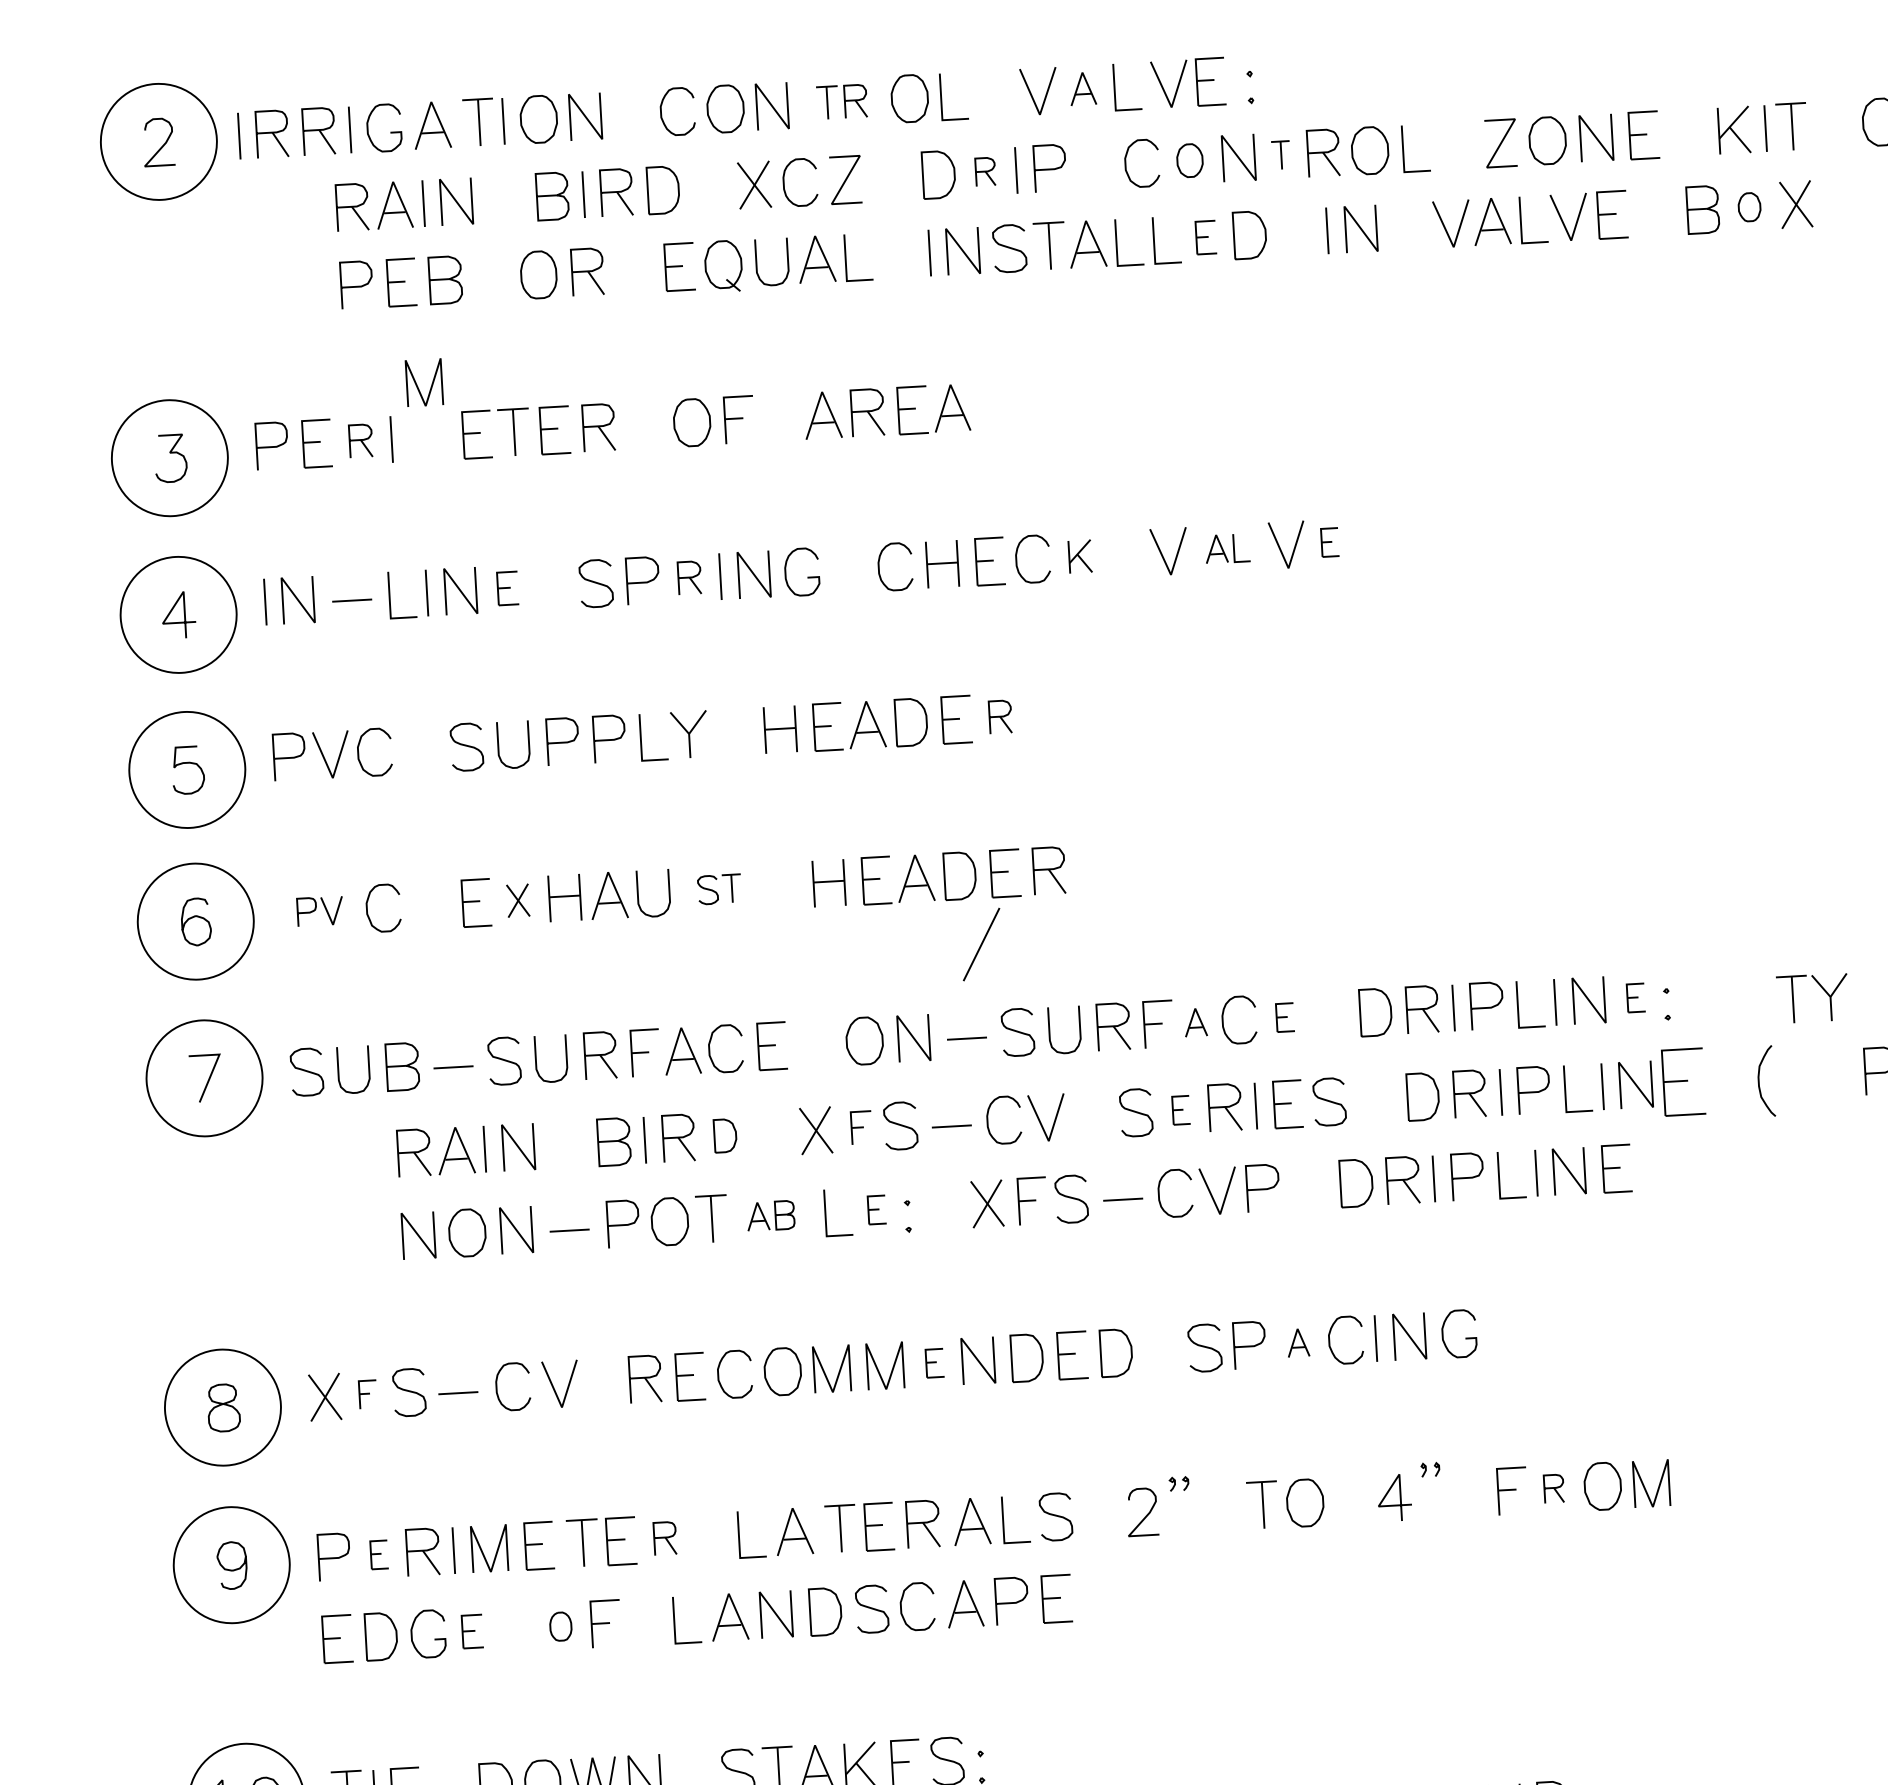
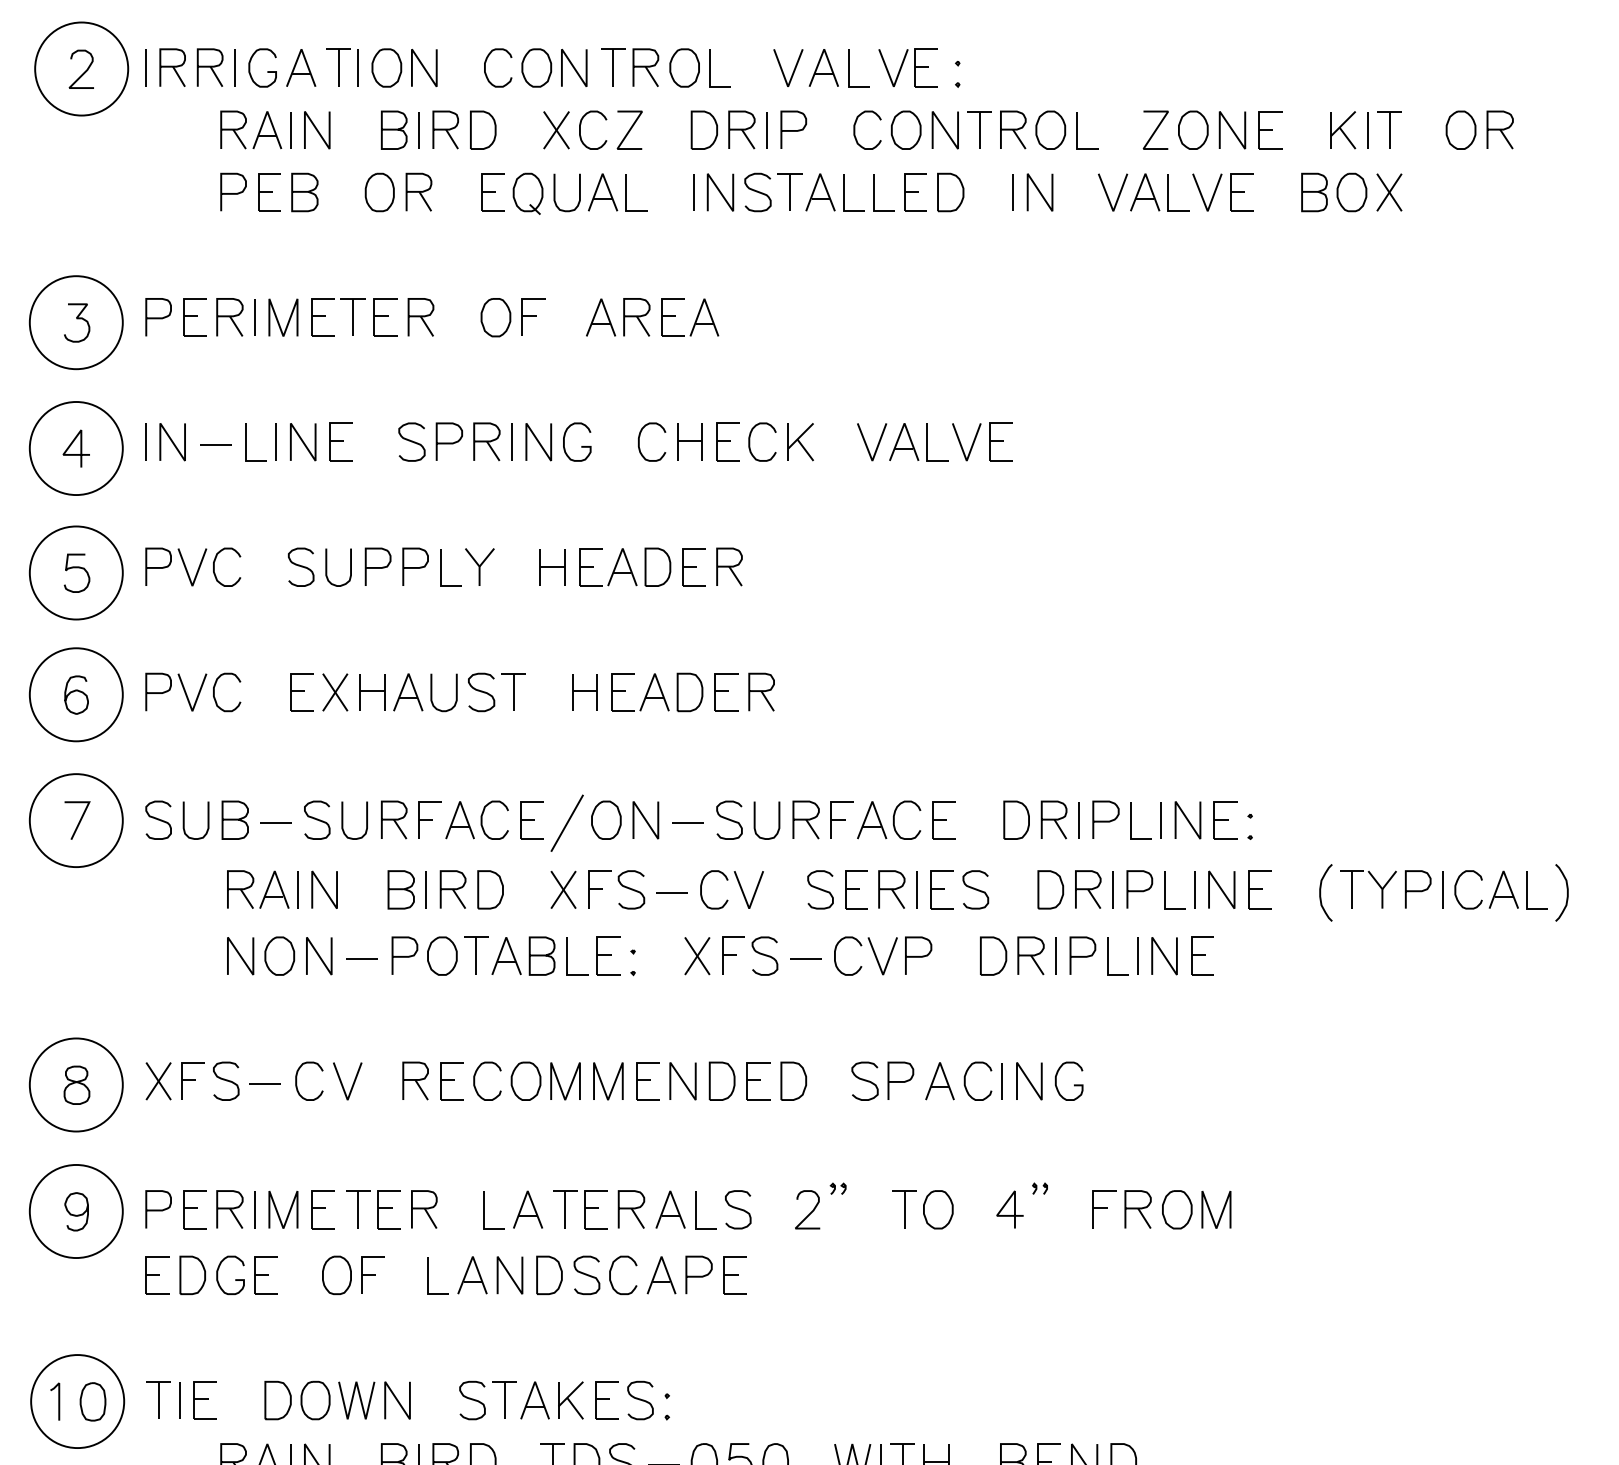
part: (1082, 88) -> (823, 67), size x1.43
part: (842, 101) -> (630, 67), size x1.43
part: (1281, 154) -> (979, 129), size x1.67
part: (1189, 159) -> (905, 129), size x1.43
part: (984, 171) -> (741, 129), size x1.67
part: (1748, 207) -> (1351, 192), size x1.67
part: (1205, 237) -> (915, 192), size x1.43
line: (418, 385) -> (278, 319), moved
part: (360, 441) -> (229, 317), size x1.43
part: (1329, 541) -> (1000, 441), size x1.67
part: (1227, 548) -> (918, 442), size x1.67
part: (1080, 556) -> (800, 442), size x1.43
part: (689, 577) -> (486, 441), size x1.43
part: (507, 587) -> (340, 441), size x1.43
part: (1000, 716) -> (729, 566), size x1.43
part: (718, 889) -> (496, 692), size x1.67
part: (518, 900) -> (335, 692), size x1.43
part: (320, 910) -> (176, 691), size x1.67
line: (980, 943) -> (566, 822), moved
part: (1822, 990) -> (1376, 883), moved
part: (1635, 998) -> (1225, 820), size x1.67
part: (1284, 1017) -> (943, 820), size x1.67
part: (1196, 1022) -> (872, 820), size x1.67
part: (1682, 1081) -> (1259, 889), size x0.71
part: (1181, 1109) -> (856, 889), size x1.67
part: (860, 1127) -> (599, 889), size x1.43
part: (725, 1135) -> (490, 889), size x1.43
part: (876, 1209) -> (608, 955), size x1.67
part: (770, 1215) -> (523, 955), size x1.67
part: (1297, 1343) -> (939, 1081), size x1.67
part: (934, 1363) -> (647, 1081), size x1.67
part: (367, 1393) -> (192, 1080), size x1.67
part: (1553, 1488) -> (1137, 1209), size x1.67
part: (665, 1538) -> (424, 1209), size x1.43
part: (378, 1554) -> (194, 1209), size x1.67
part: (560, 1626) -> (336, 1275), size x1.67
part: (471, 1631) -> (265, 1275), size x1.43

